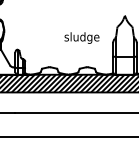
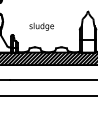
text: (81, 37) -> (41, 26), moved

